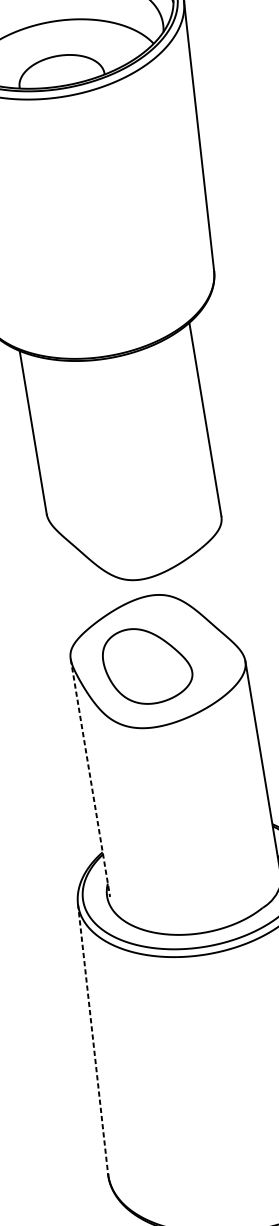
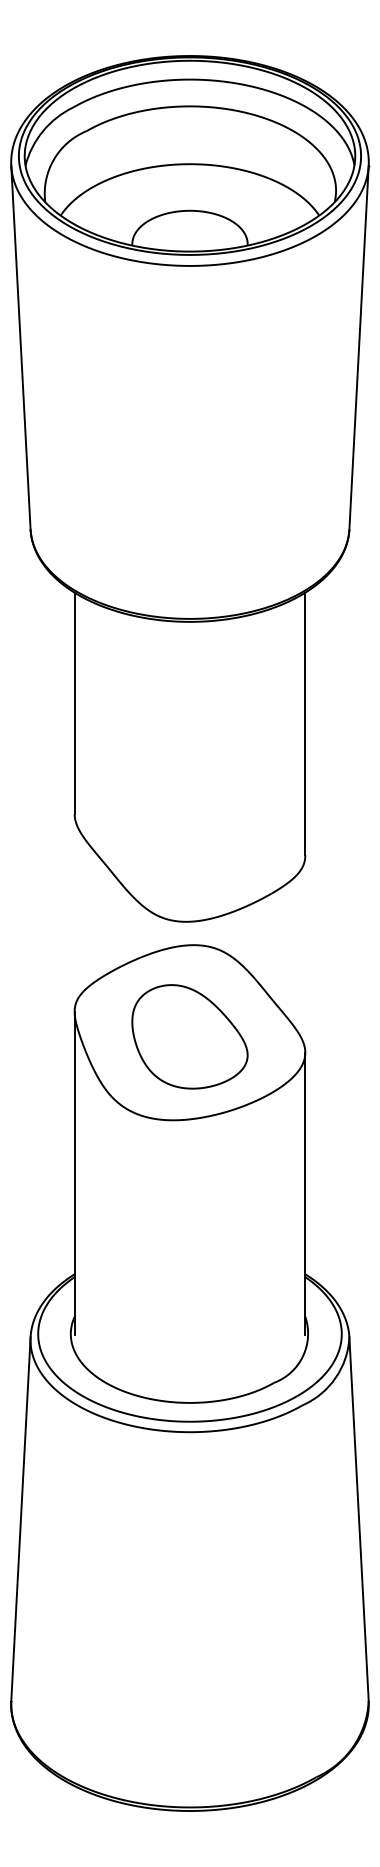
part: (147, 665) -> (189, 1036), moved
line: (90, 778) -> (74, 1173), dashed -> solid
line: (92, 1039) -> (20, 1519), dashed -> solid

